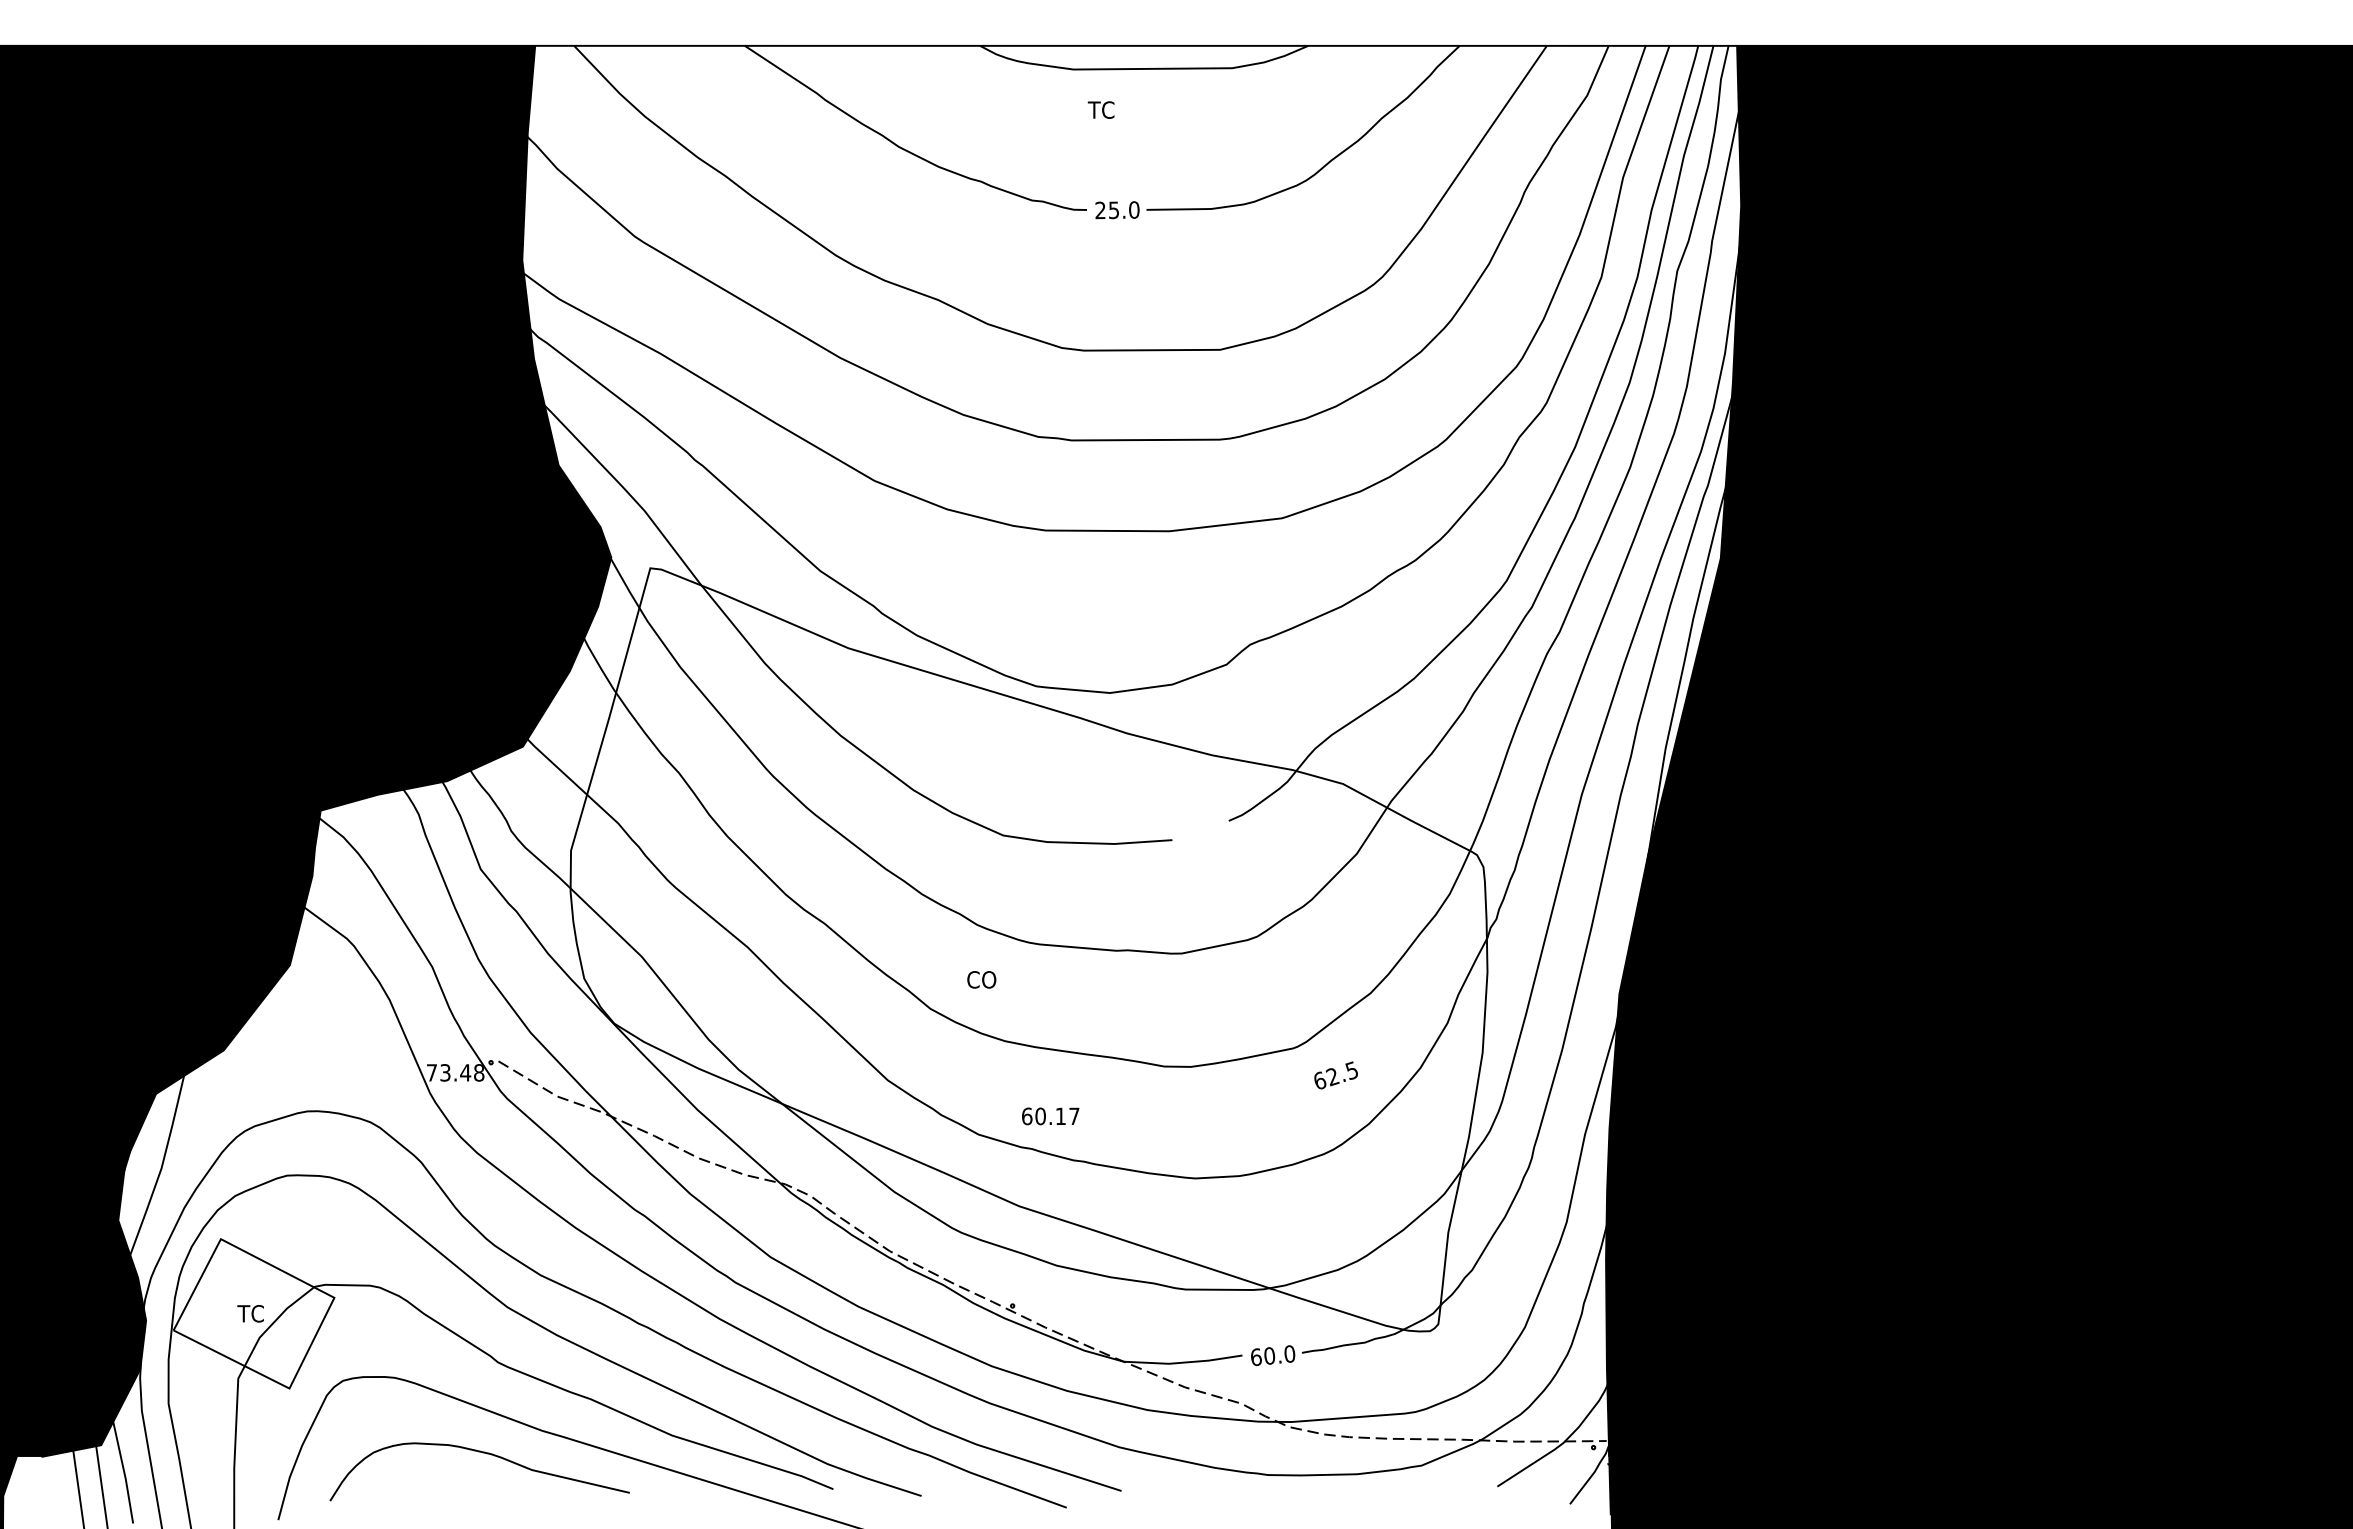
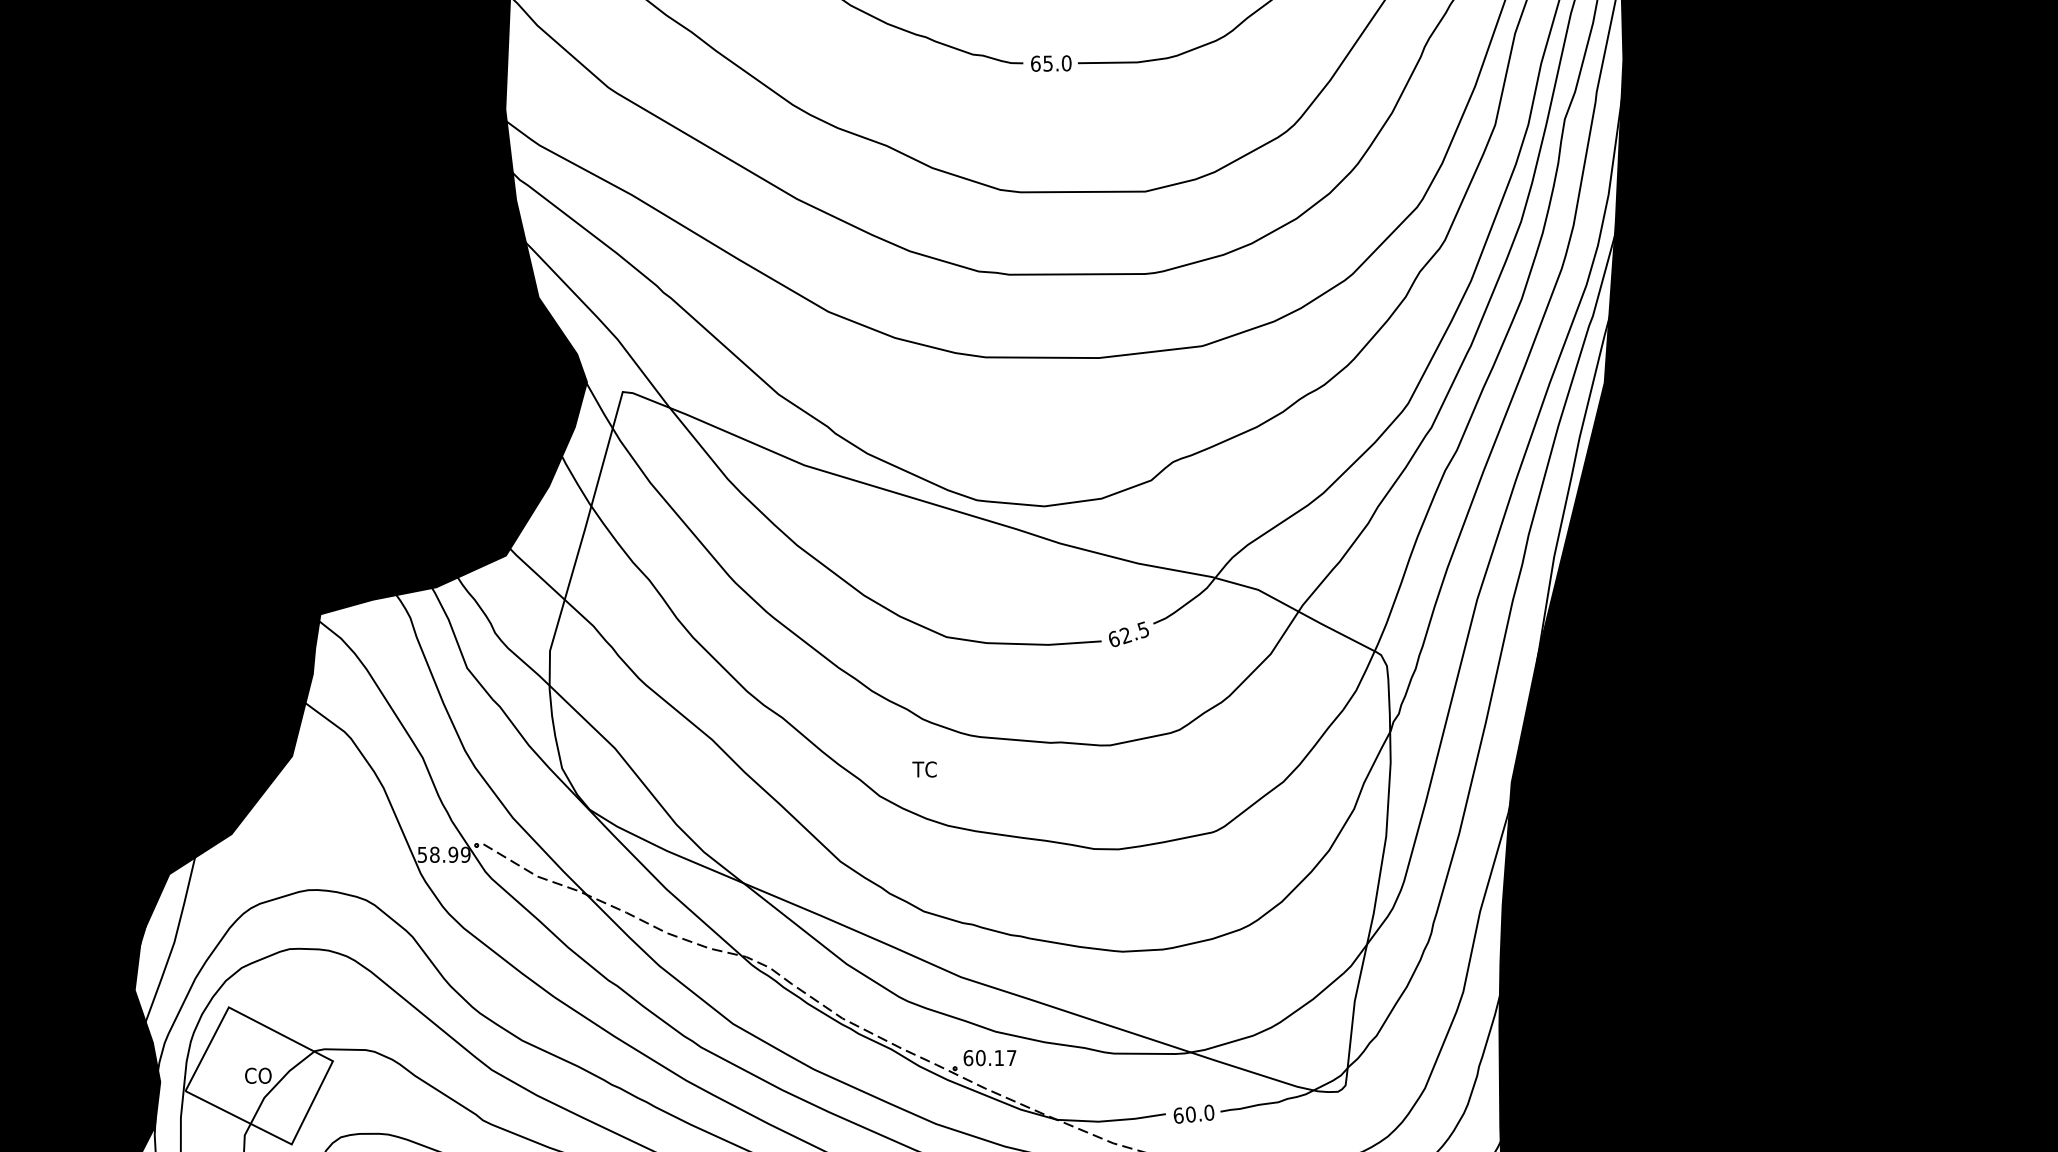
text: (1100, 210) -> (1035, 63), 25.0 -> 65.0
text: (981, 979) -> (926, 769), CO -> TC
text: (455, 1072) -> (444, 854), 73.48 -> 58.99
text: (1335, 1075) -> (1128, 634), moved
text: (1050, 1116) -> (989, 1058), moved
text: (252, 1313) -> (257, 1075), TC -> CO

